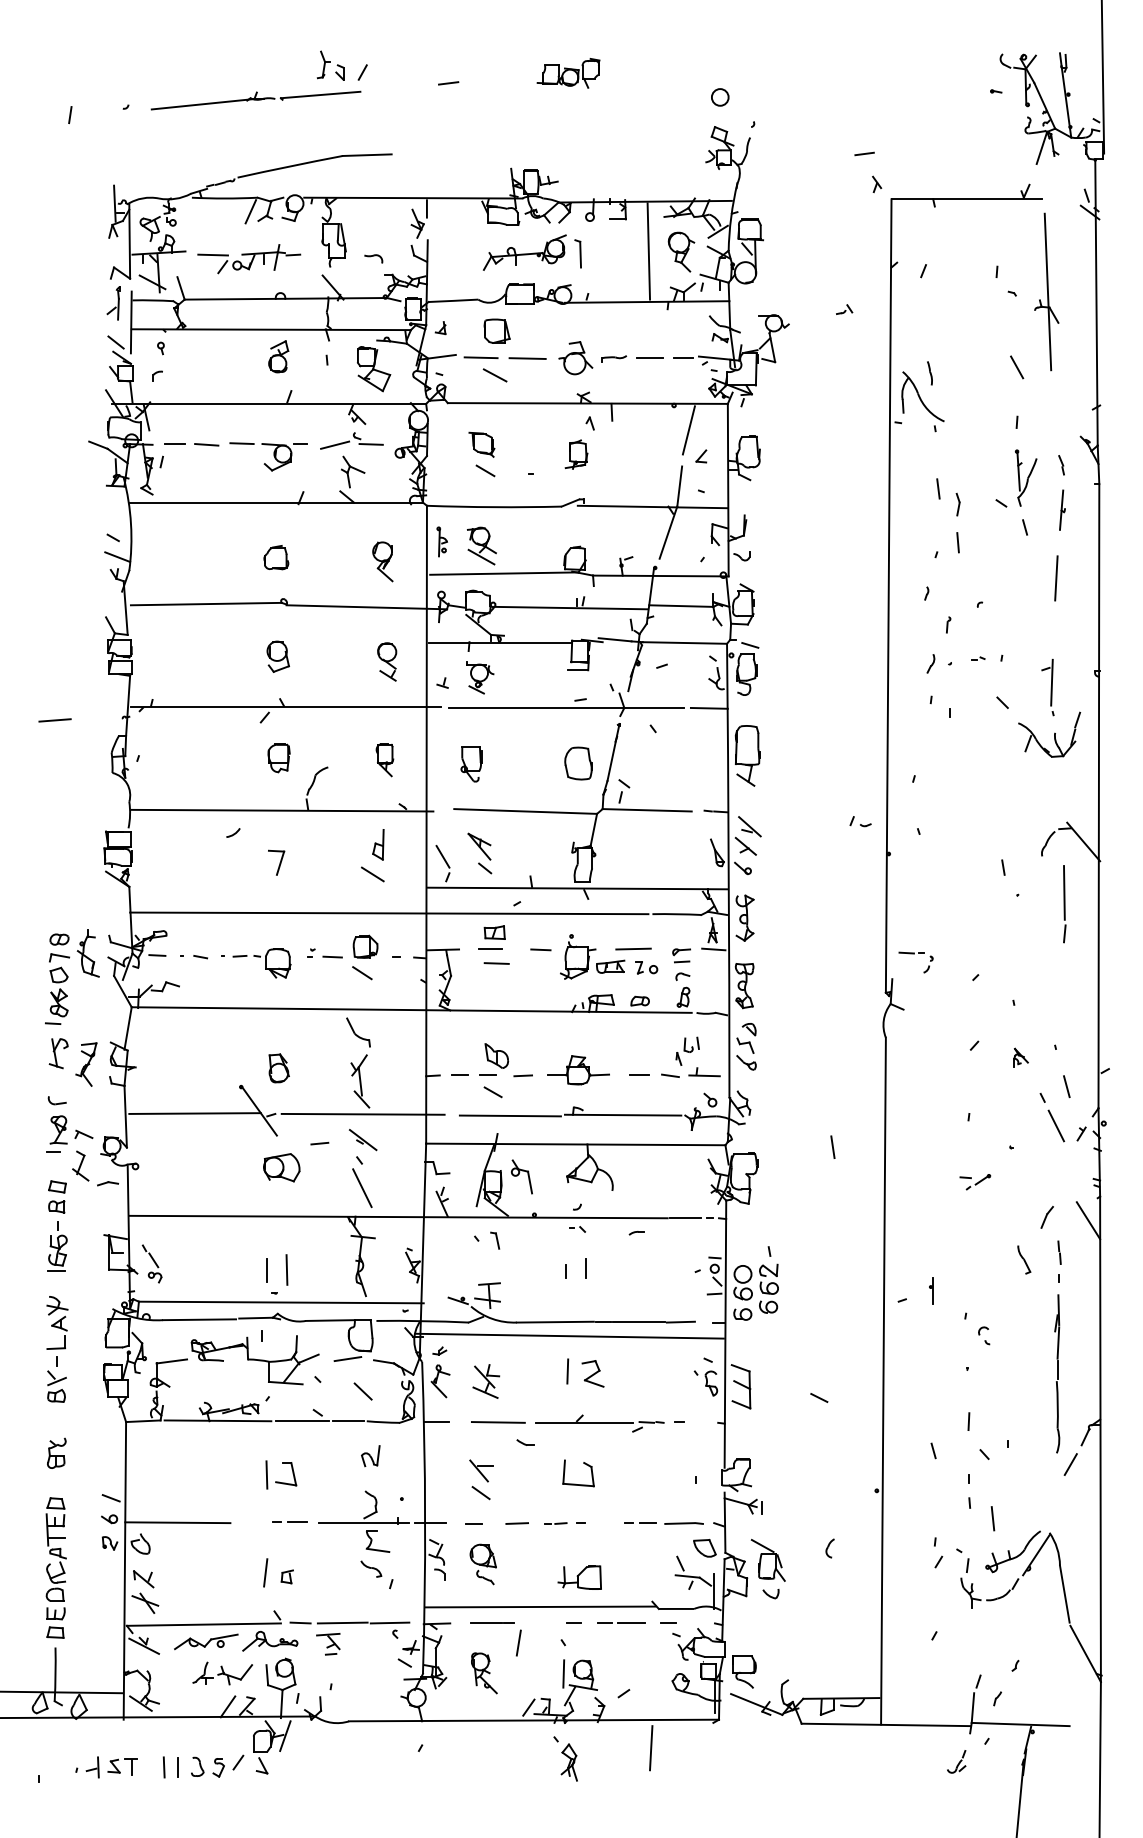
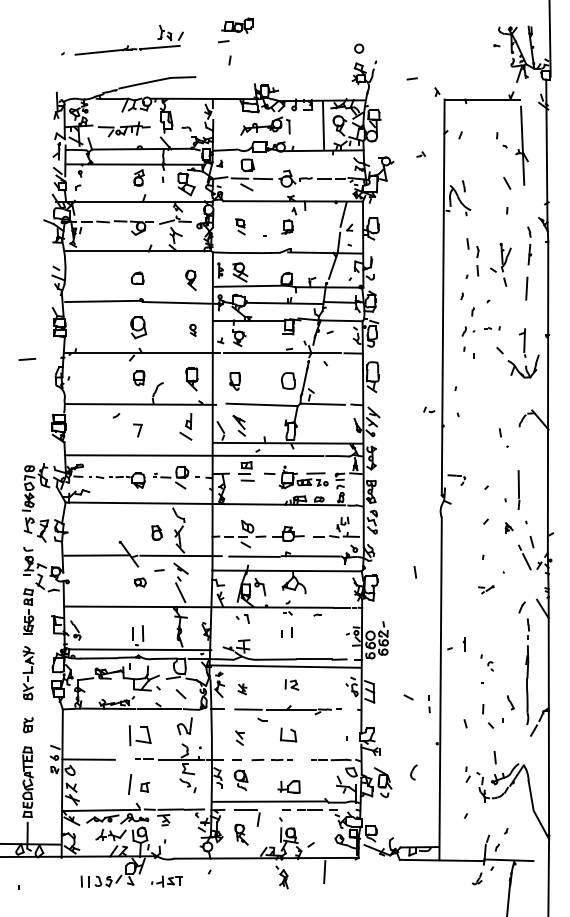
part: (568, 72) -> (237, 25), moved
line: (69, 115) -> (229, 60), moved
line: (863, 153) -> (411, 78), moved
part: (482, 453) -> (240, 226), size x0.7
part: (1015, 491) -> (500, 264), moved
part: (277, 656) -> (138, 327), size x1.4
part: (386, 662) -> (192, 330), size x0.6
part: (384, 760) -> (191, 379), size x1.4
line: (1063, 902) -> (518, 489), moved
part: (279, 1067) -> (157, 532), moved
part: (281, 1167) -> (140, 582), size x0.6
part: (1023, 1259) -> (510, 702), moved
part: (584, 1372) -> (291, 684), size x0.7
part: (486, 1382) -> (242, 689), size x0.6
part: (370, 1456) -> (184, 726), size x1.6
part: (281, 1474) -> (140, 735), size x1.4
part: (480, 1478) -> (239, 737), size x0.7
part: (969, 1492) -> (429, 704), moved
part: (829, 1548) -> (413, 772), size x1.6
part: (277, 1572) -> (138, 784), size x1.4
part: (105, 1767) -> (166, 881), moved

